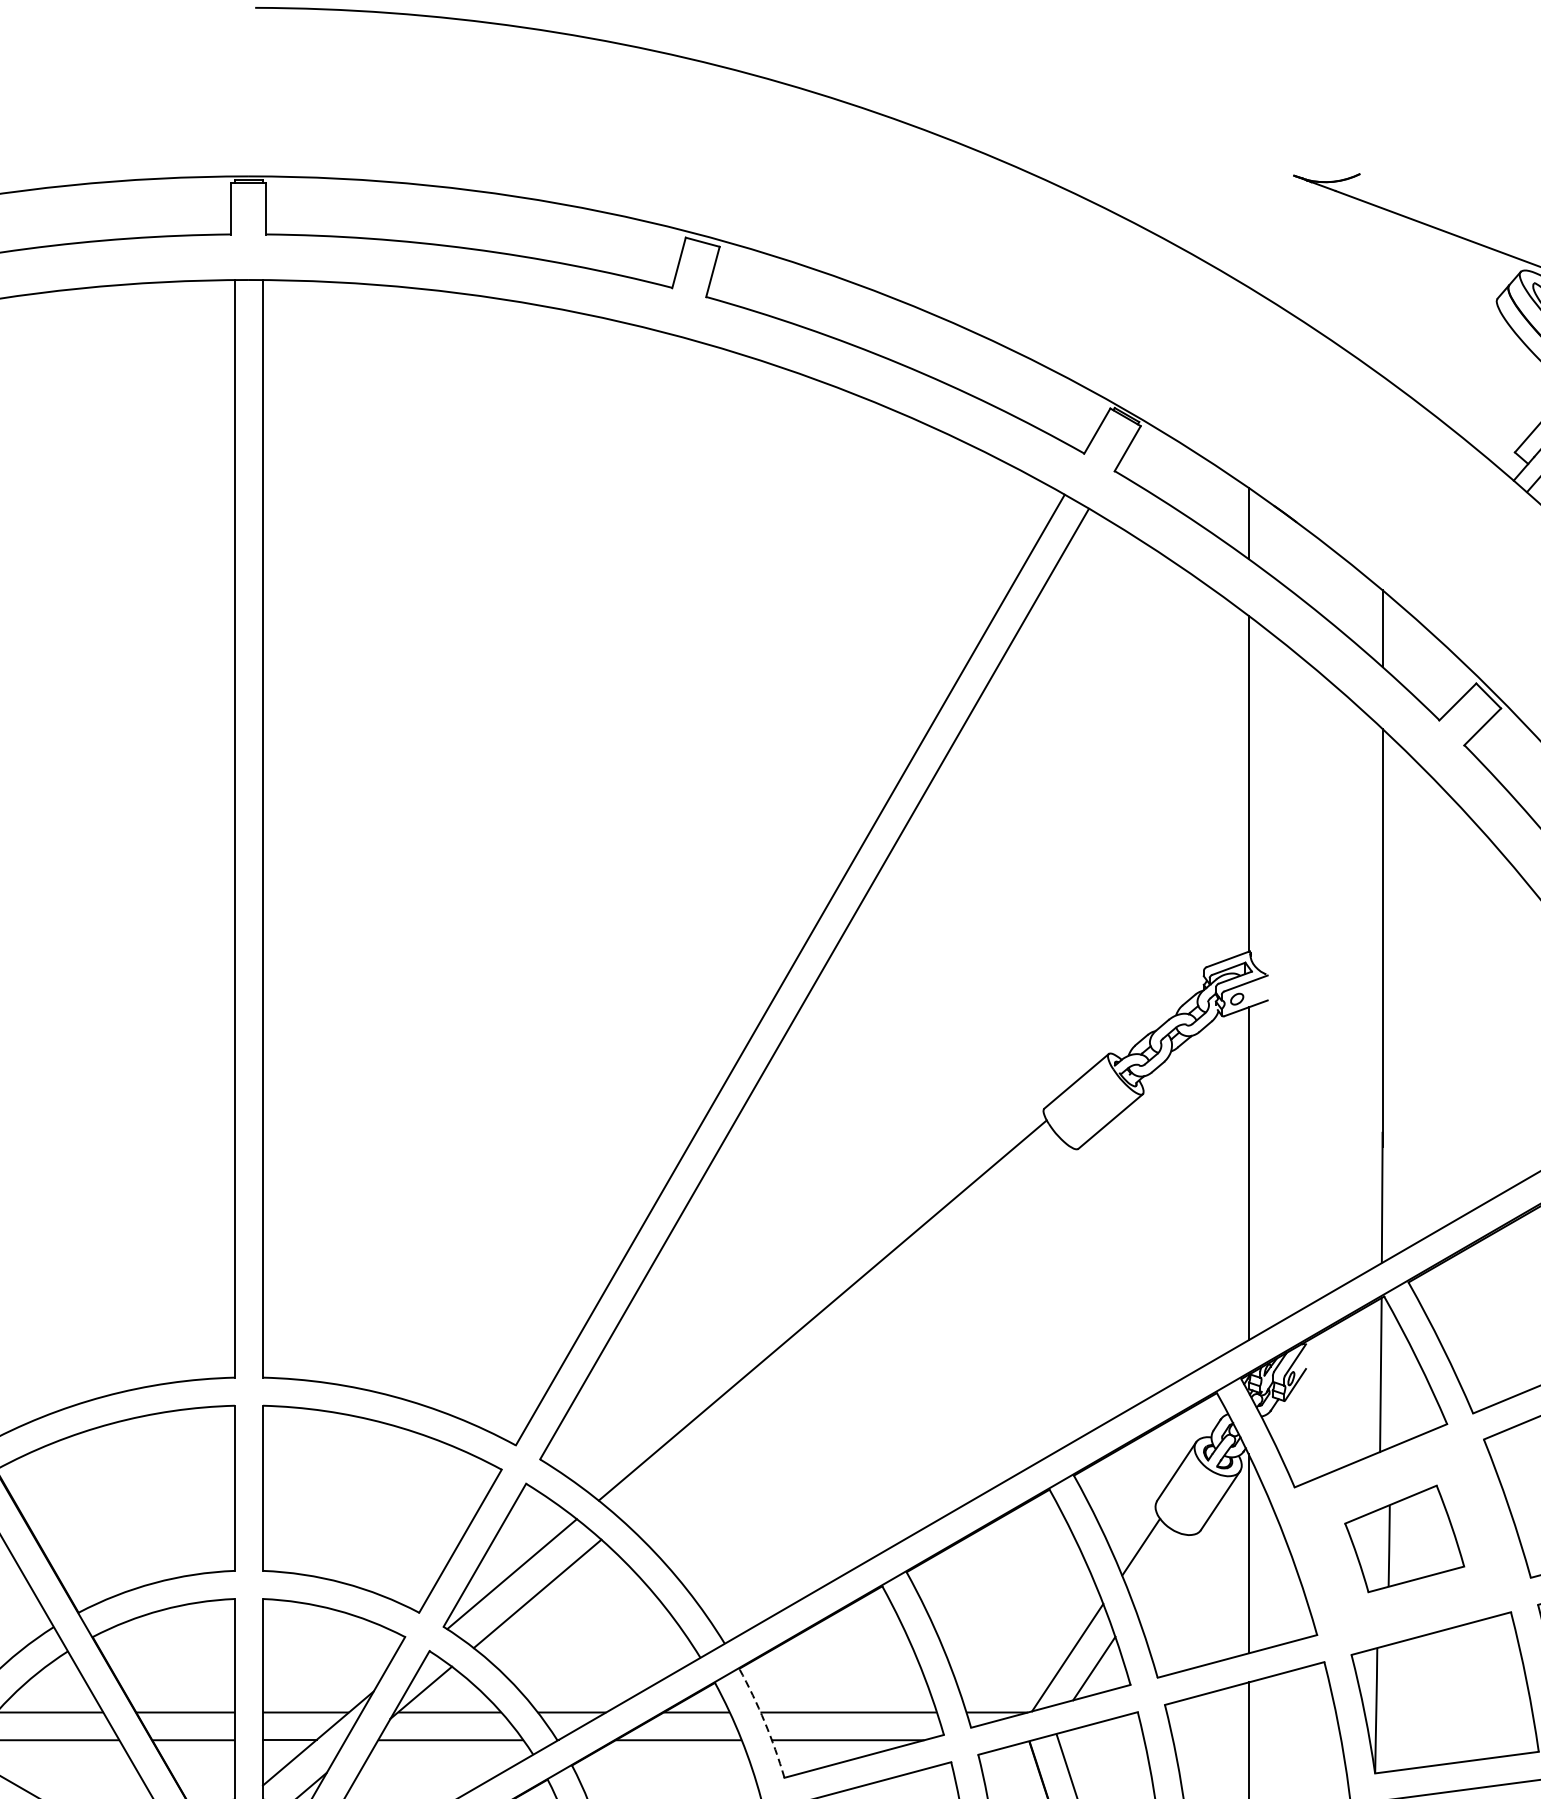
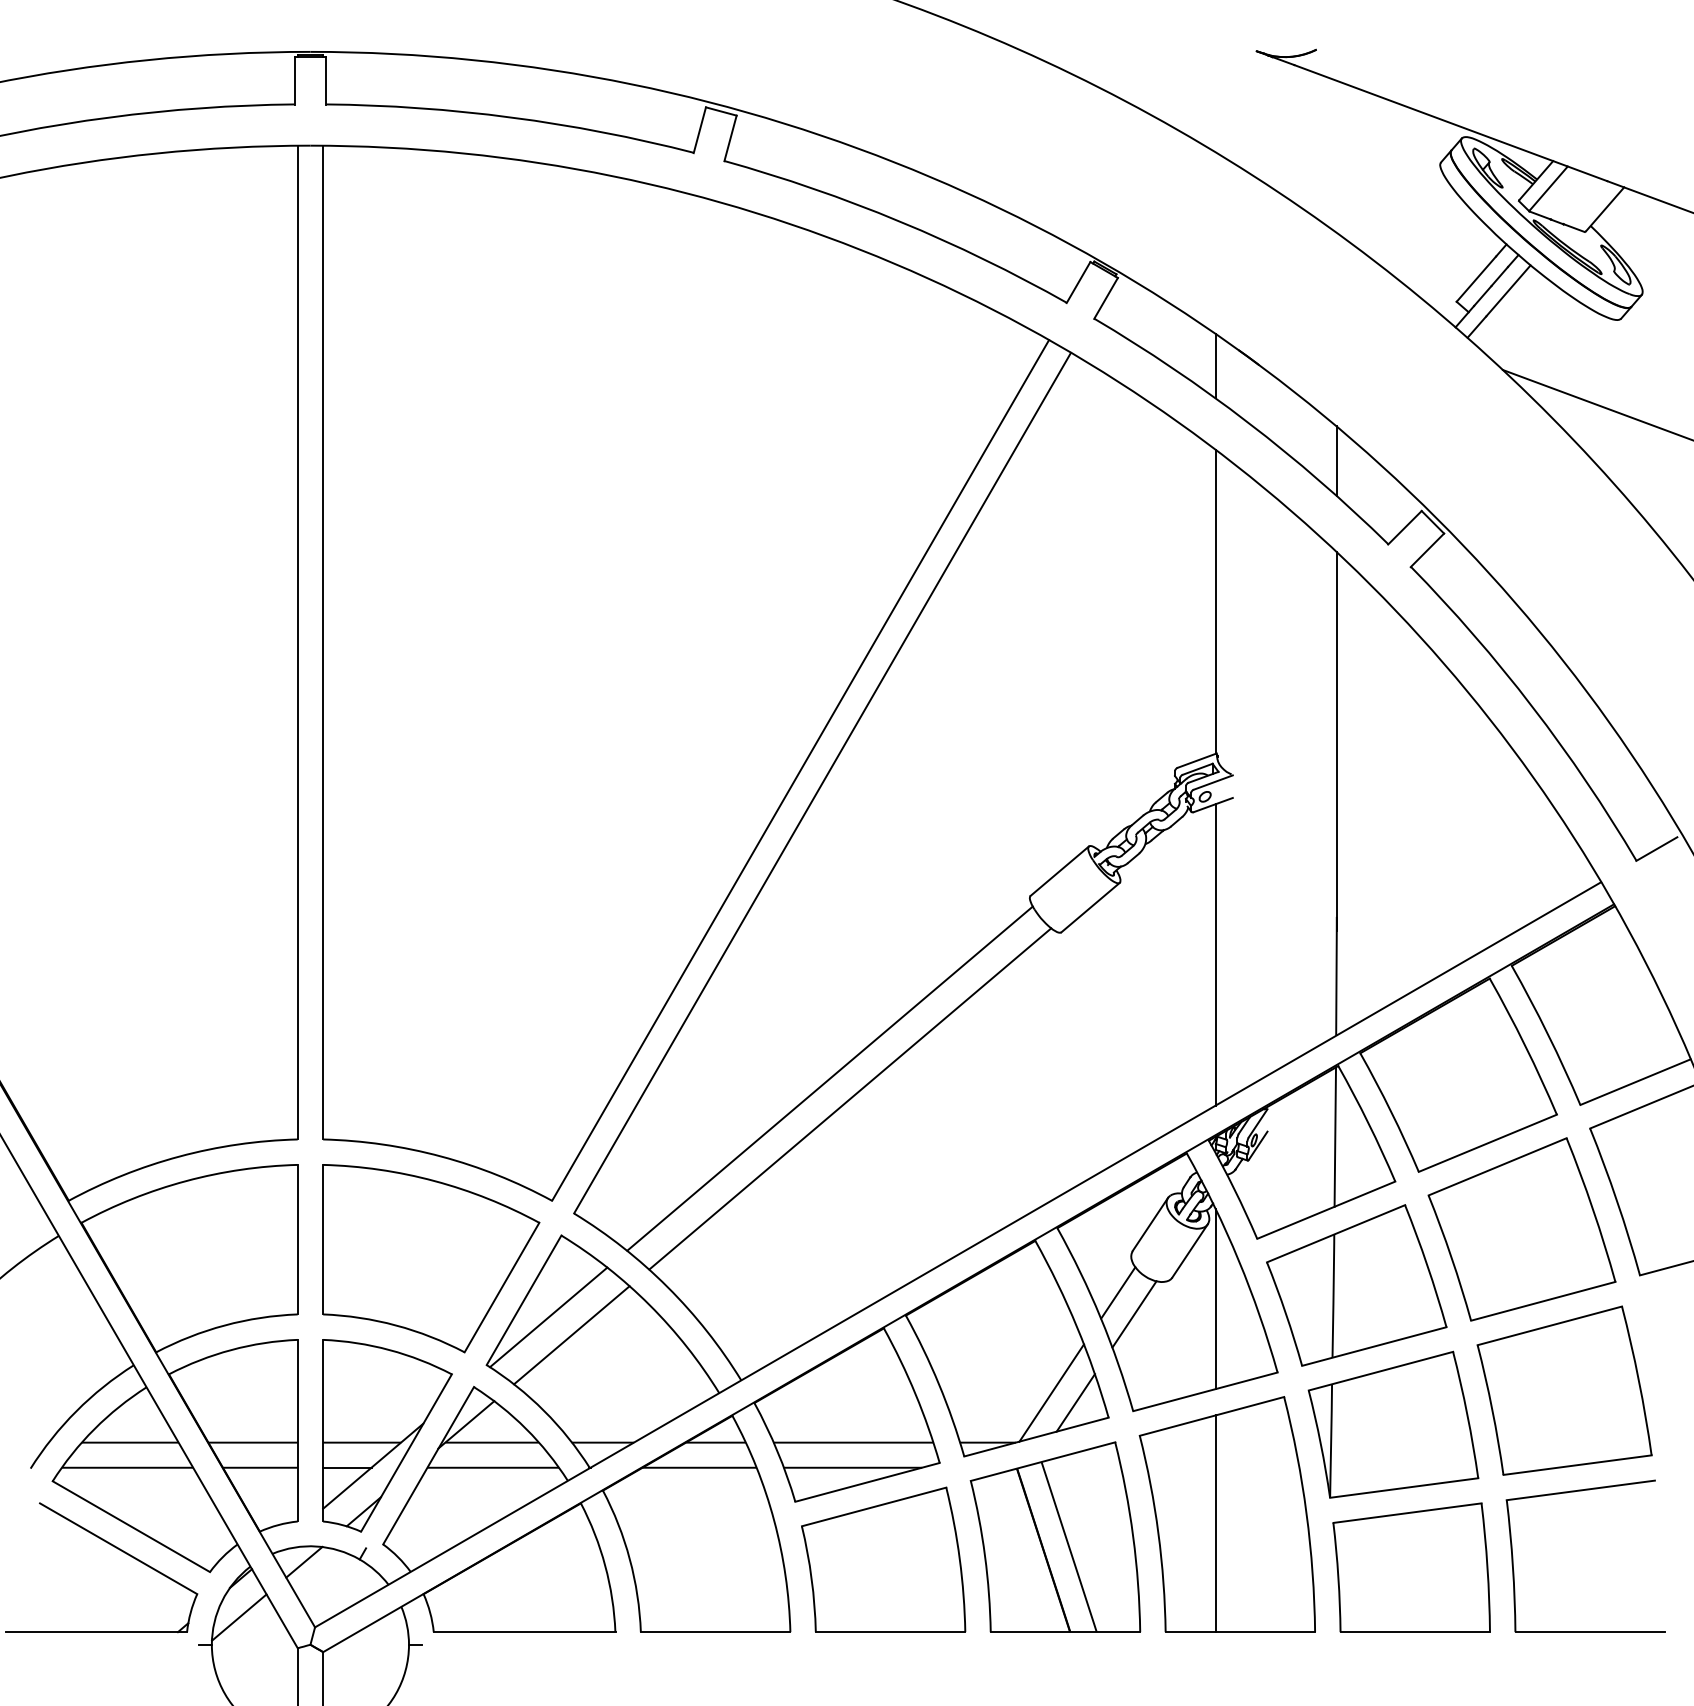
line: (845, 1332) -> (850, 1098), added
part: (1404, 1538) -> (1356, 1285), size x1.67
line: (1159, 1570) -> (1134, 1314), added
arc: (764, 1722) -> (777, 1451), dashed -> solid

